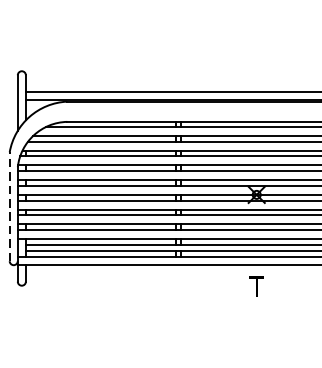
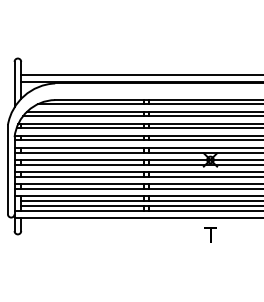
line: (9, 206) -> (7, 169), dashed -> solid

